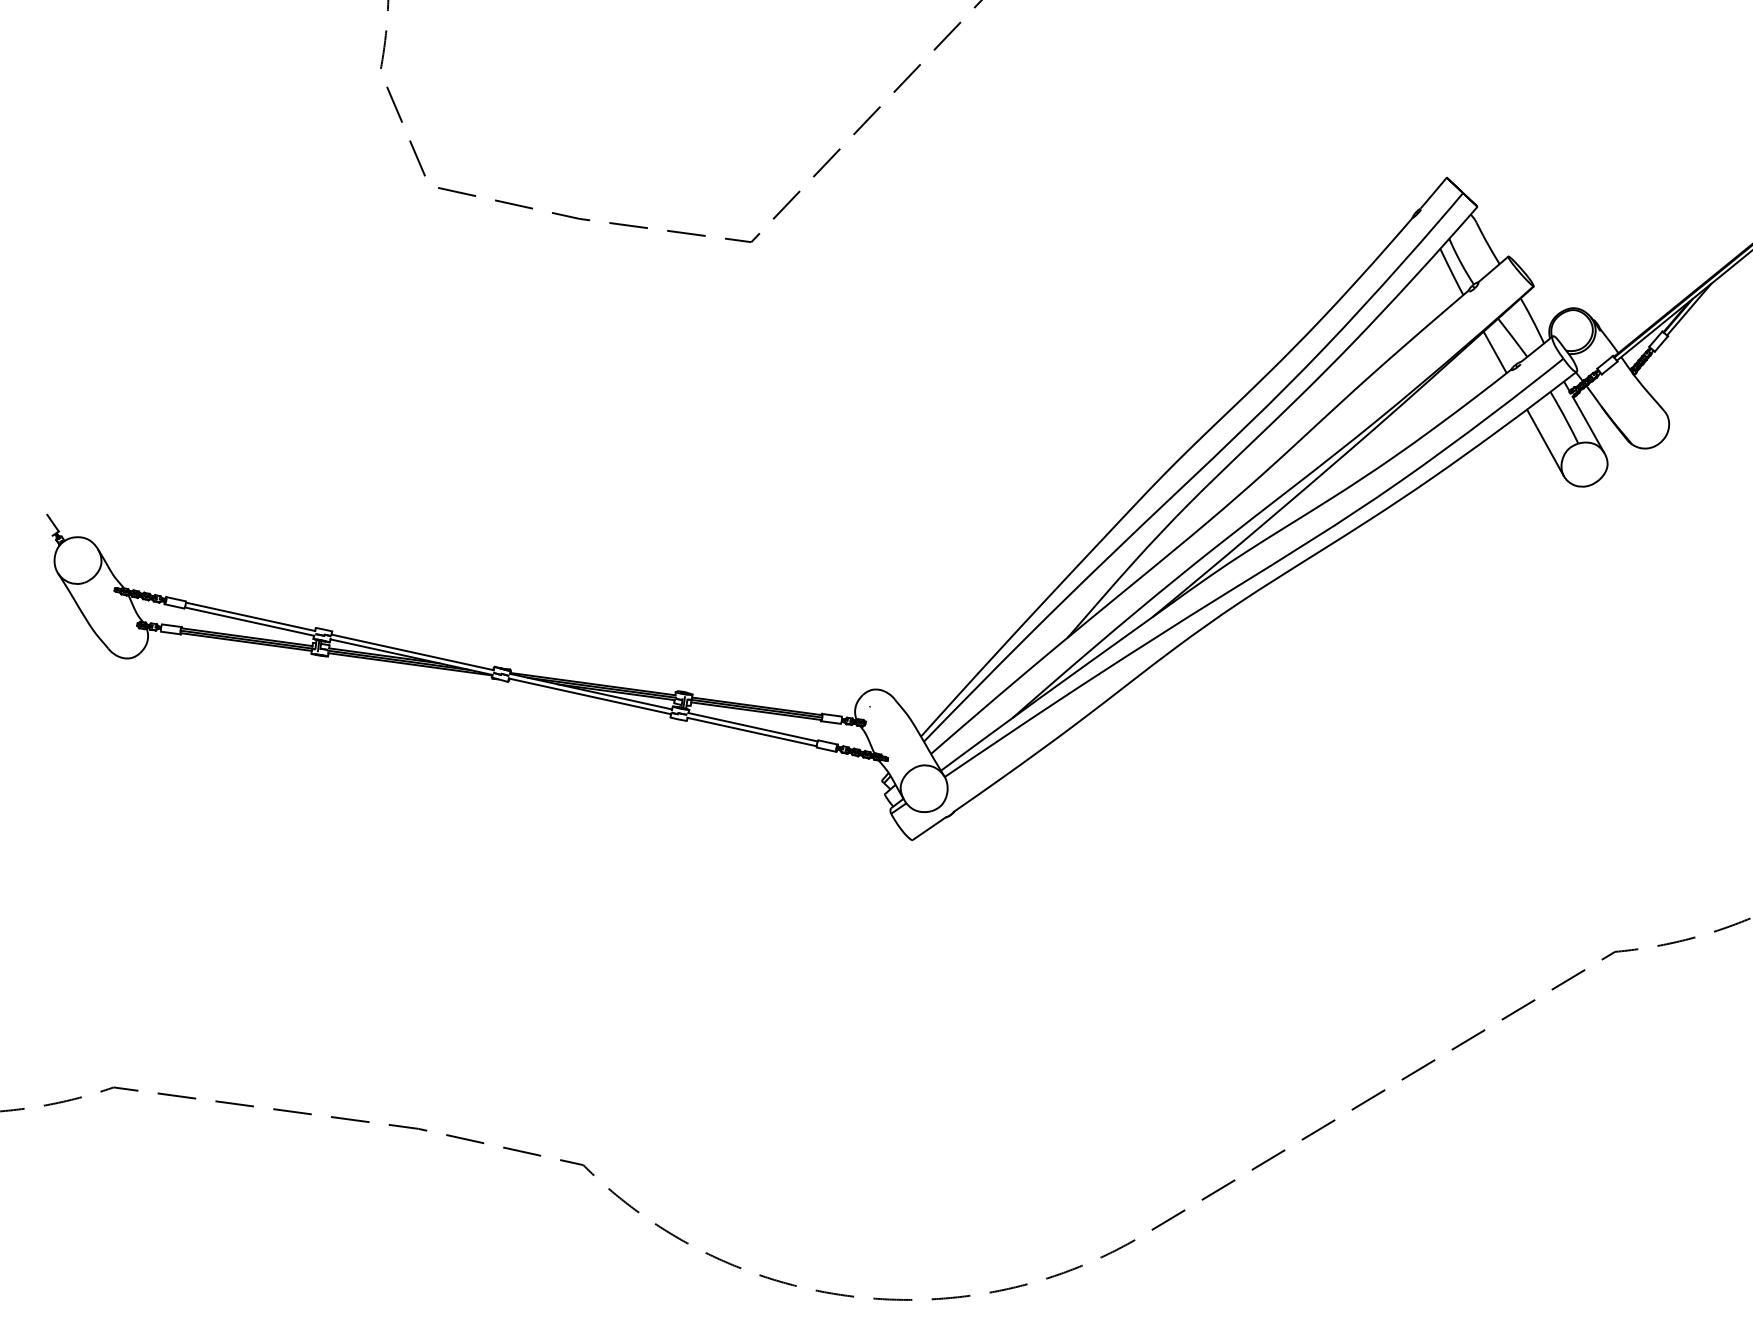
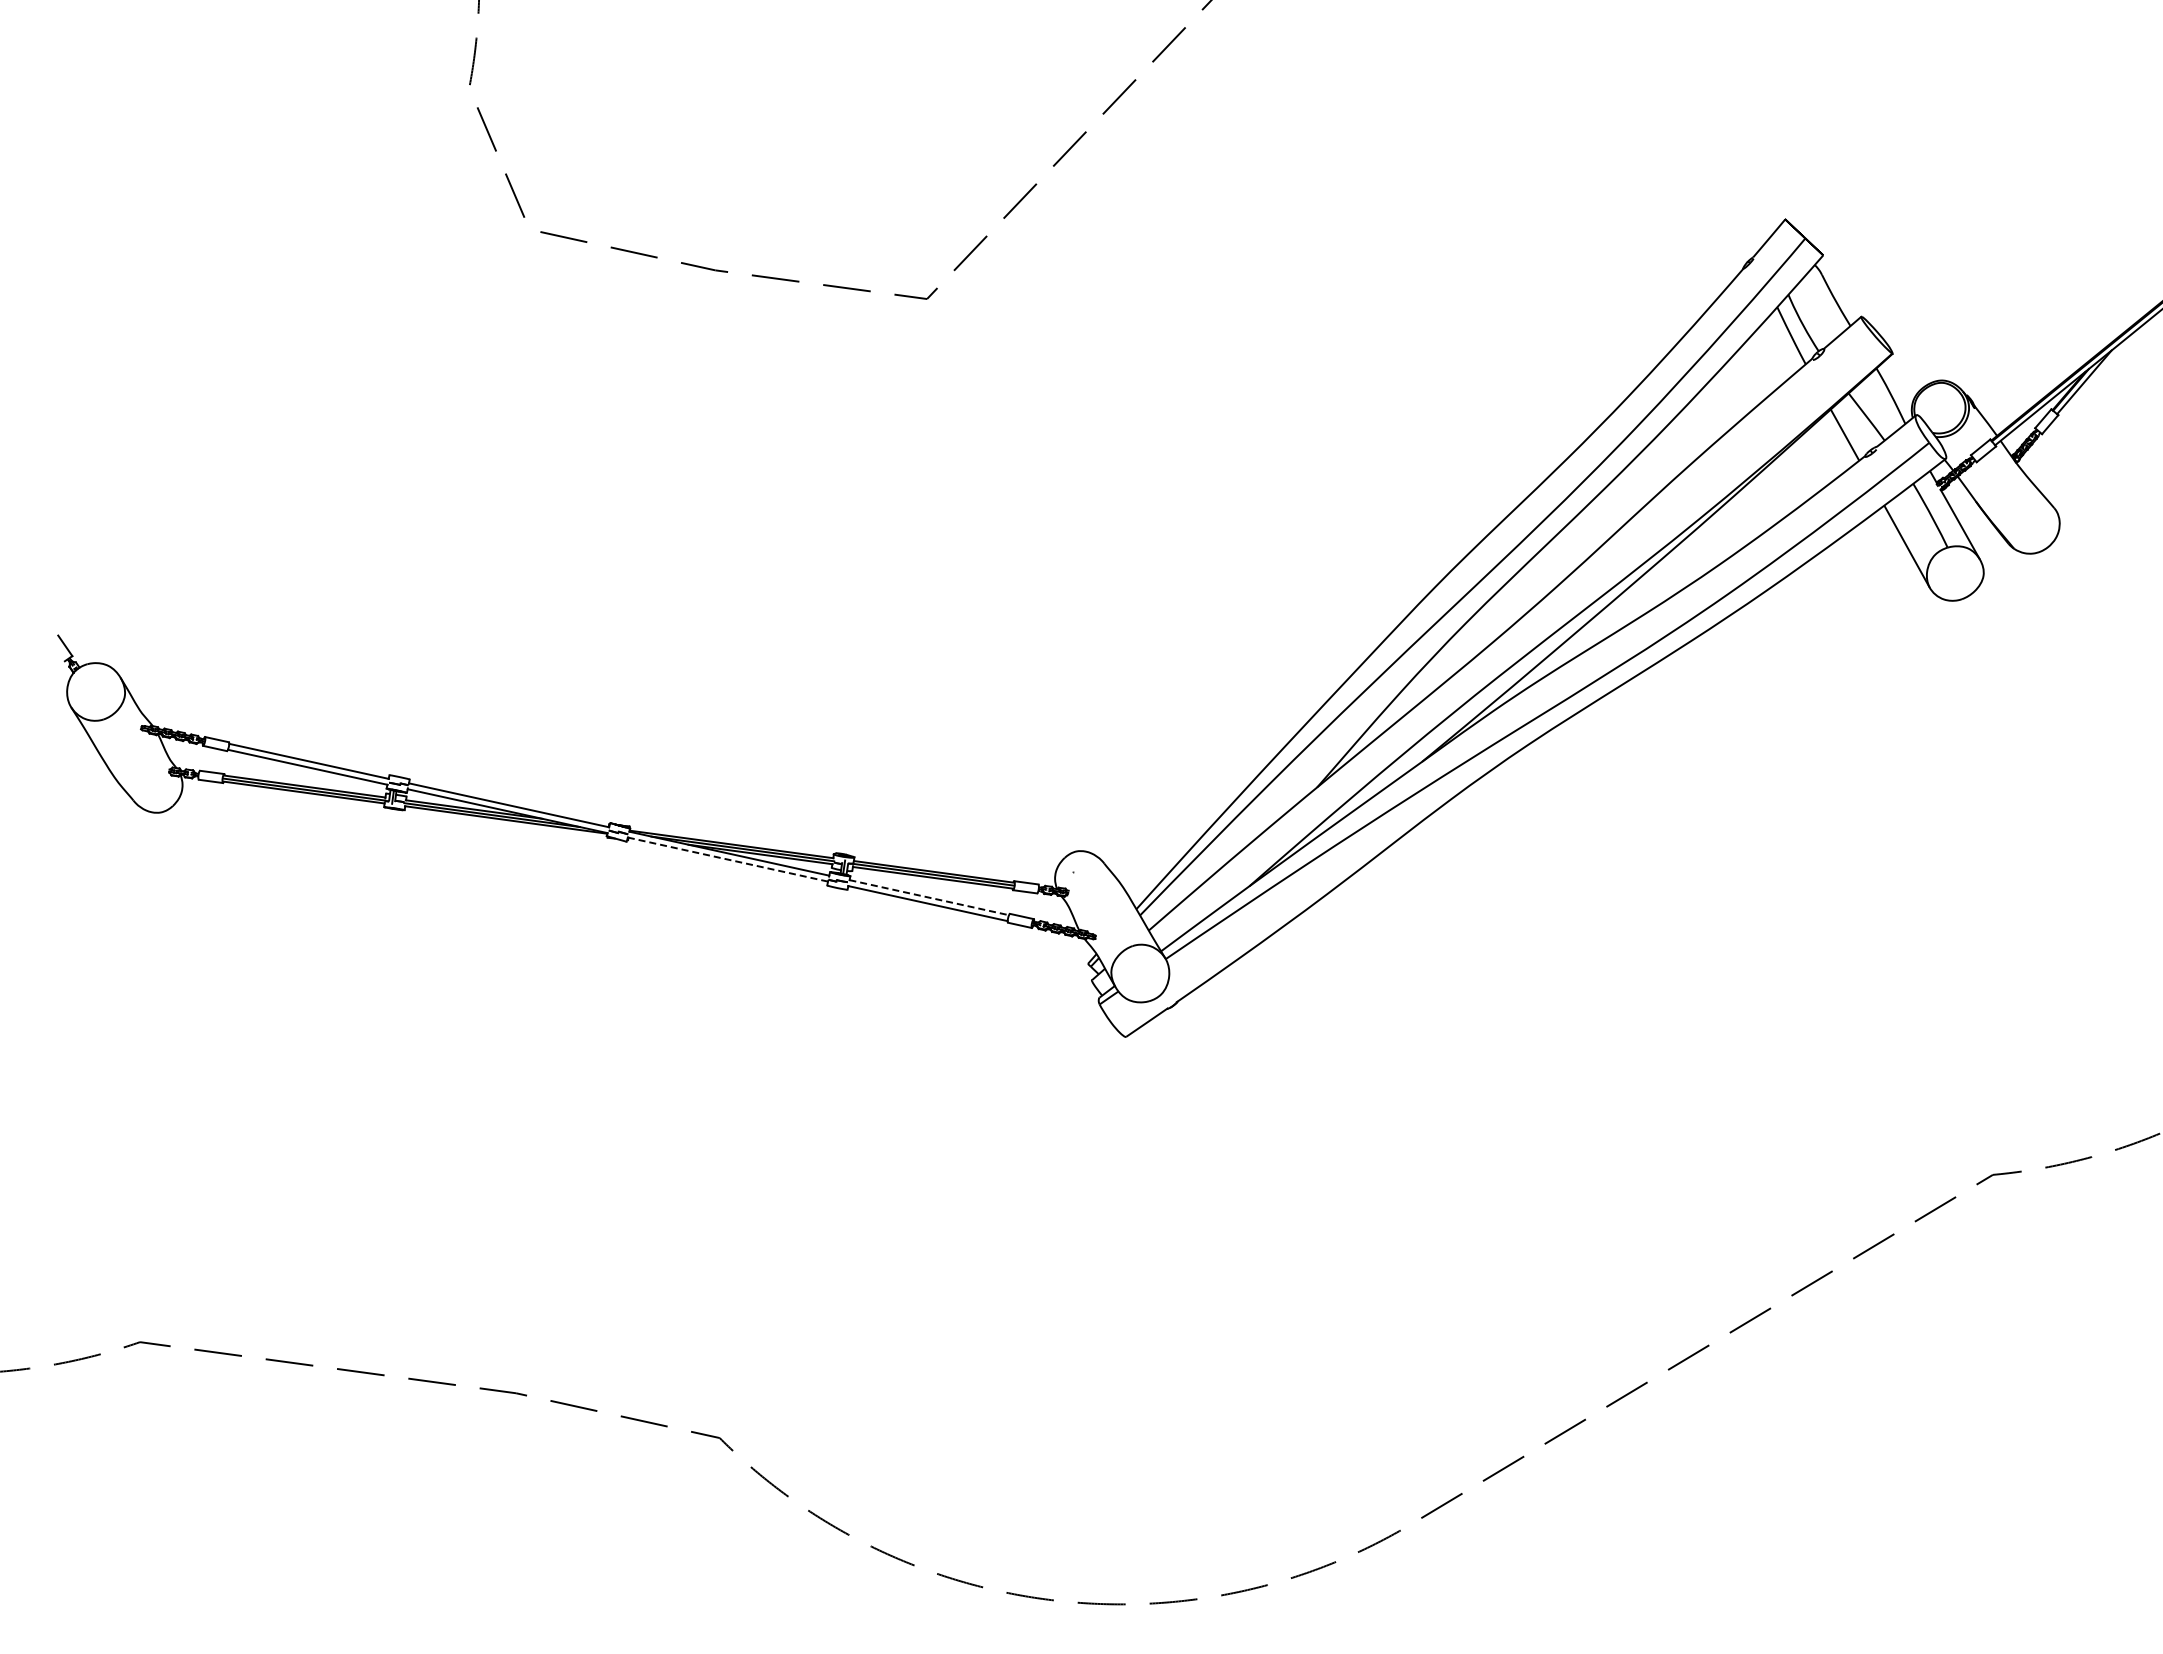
line: (590, 696) -> (728, 859), solid -> dashed
line: (753, 727) -> (929, 897), solid -> dashed

